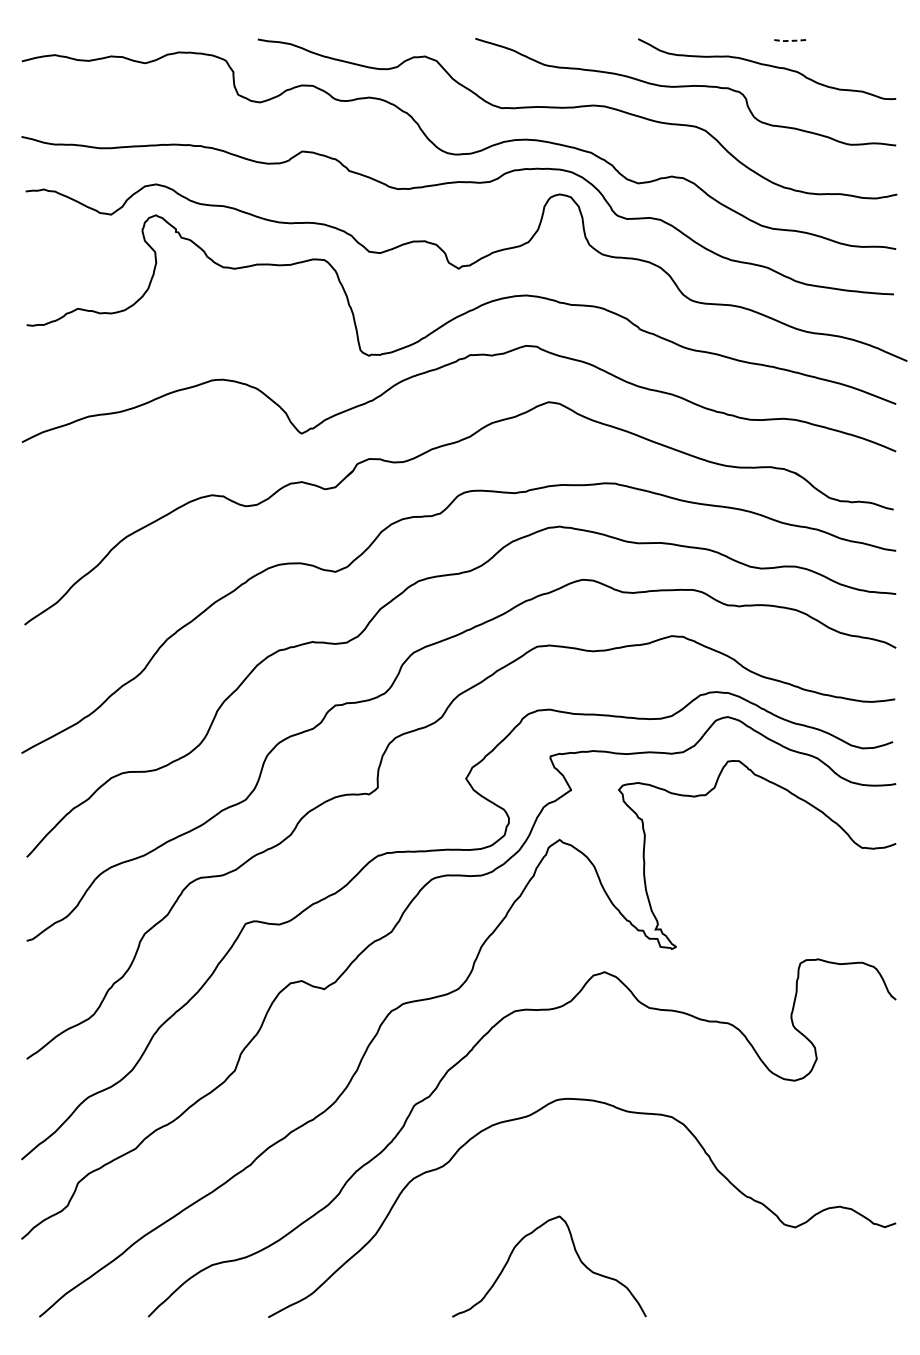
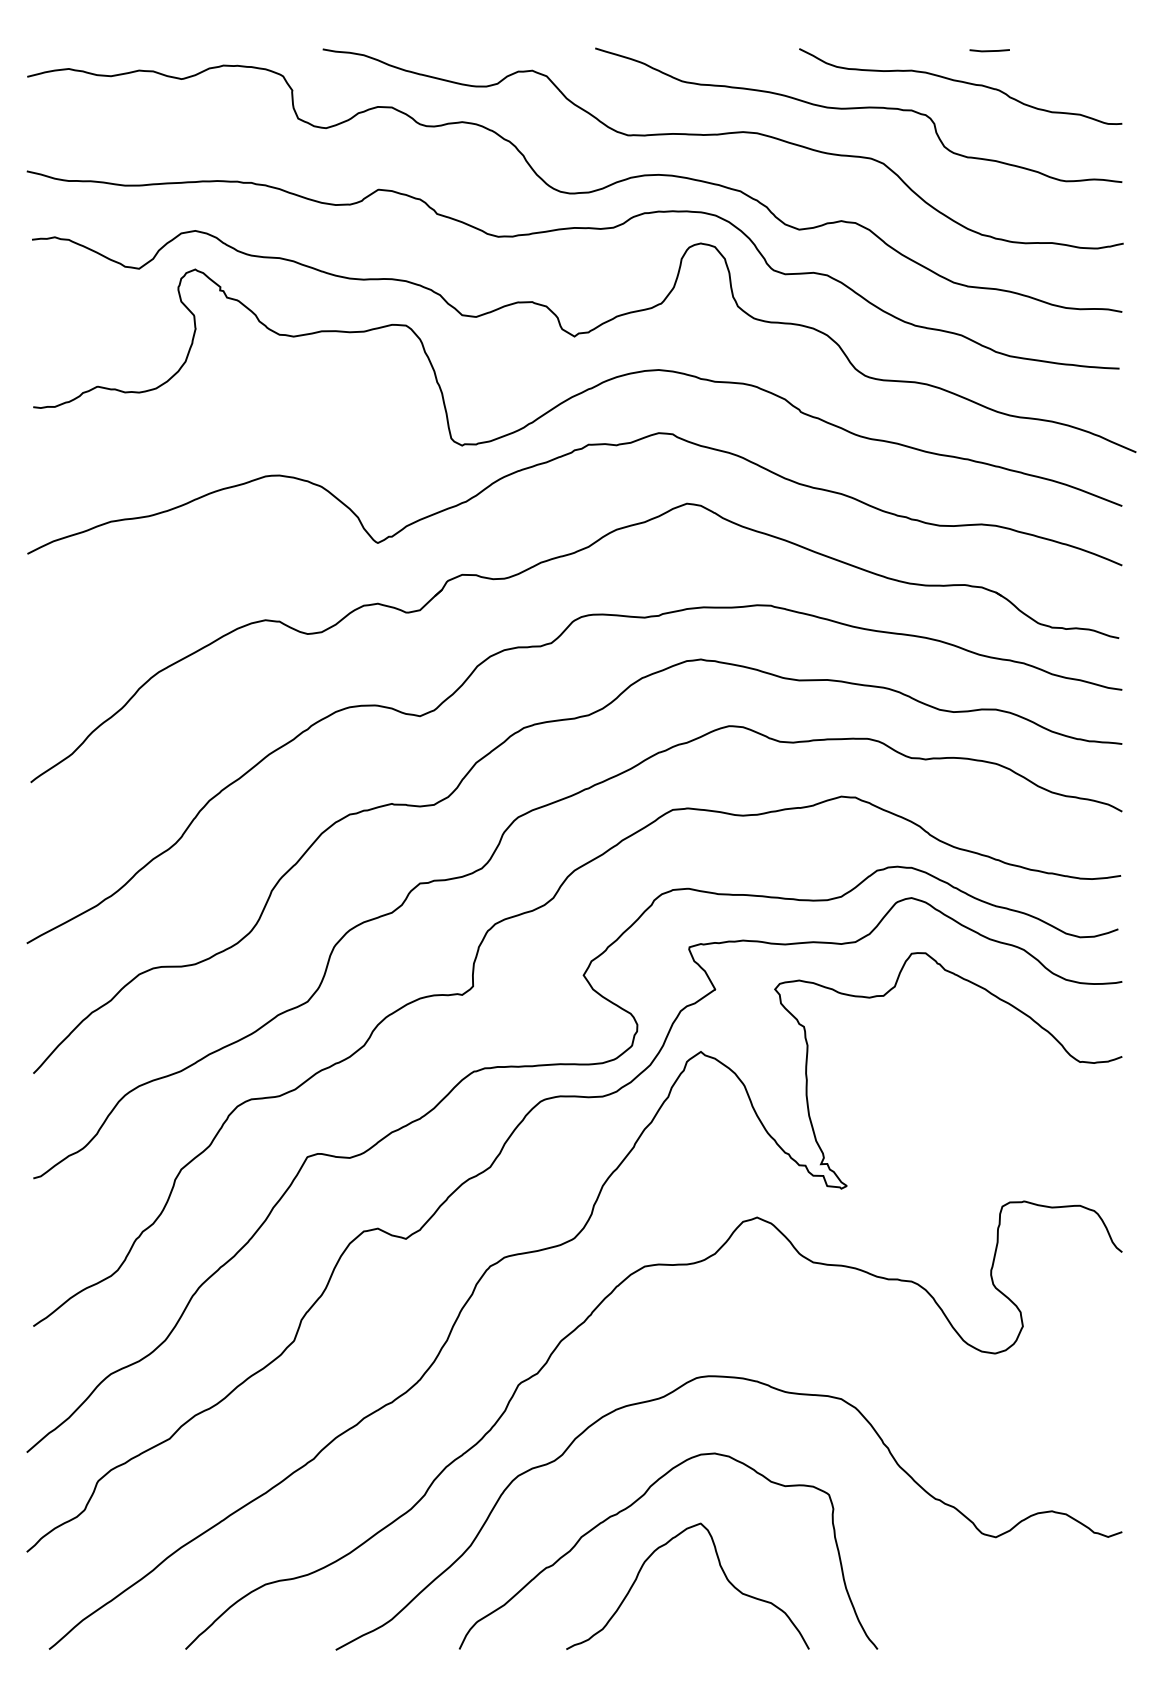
line: (790, 41) -> (989, 51), dashed -> solid
curve: (504, 1202) -> (631, 1506), added

